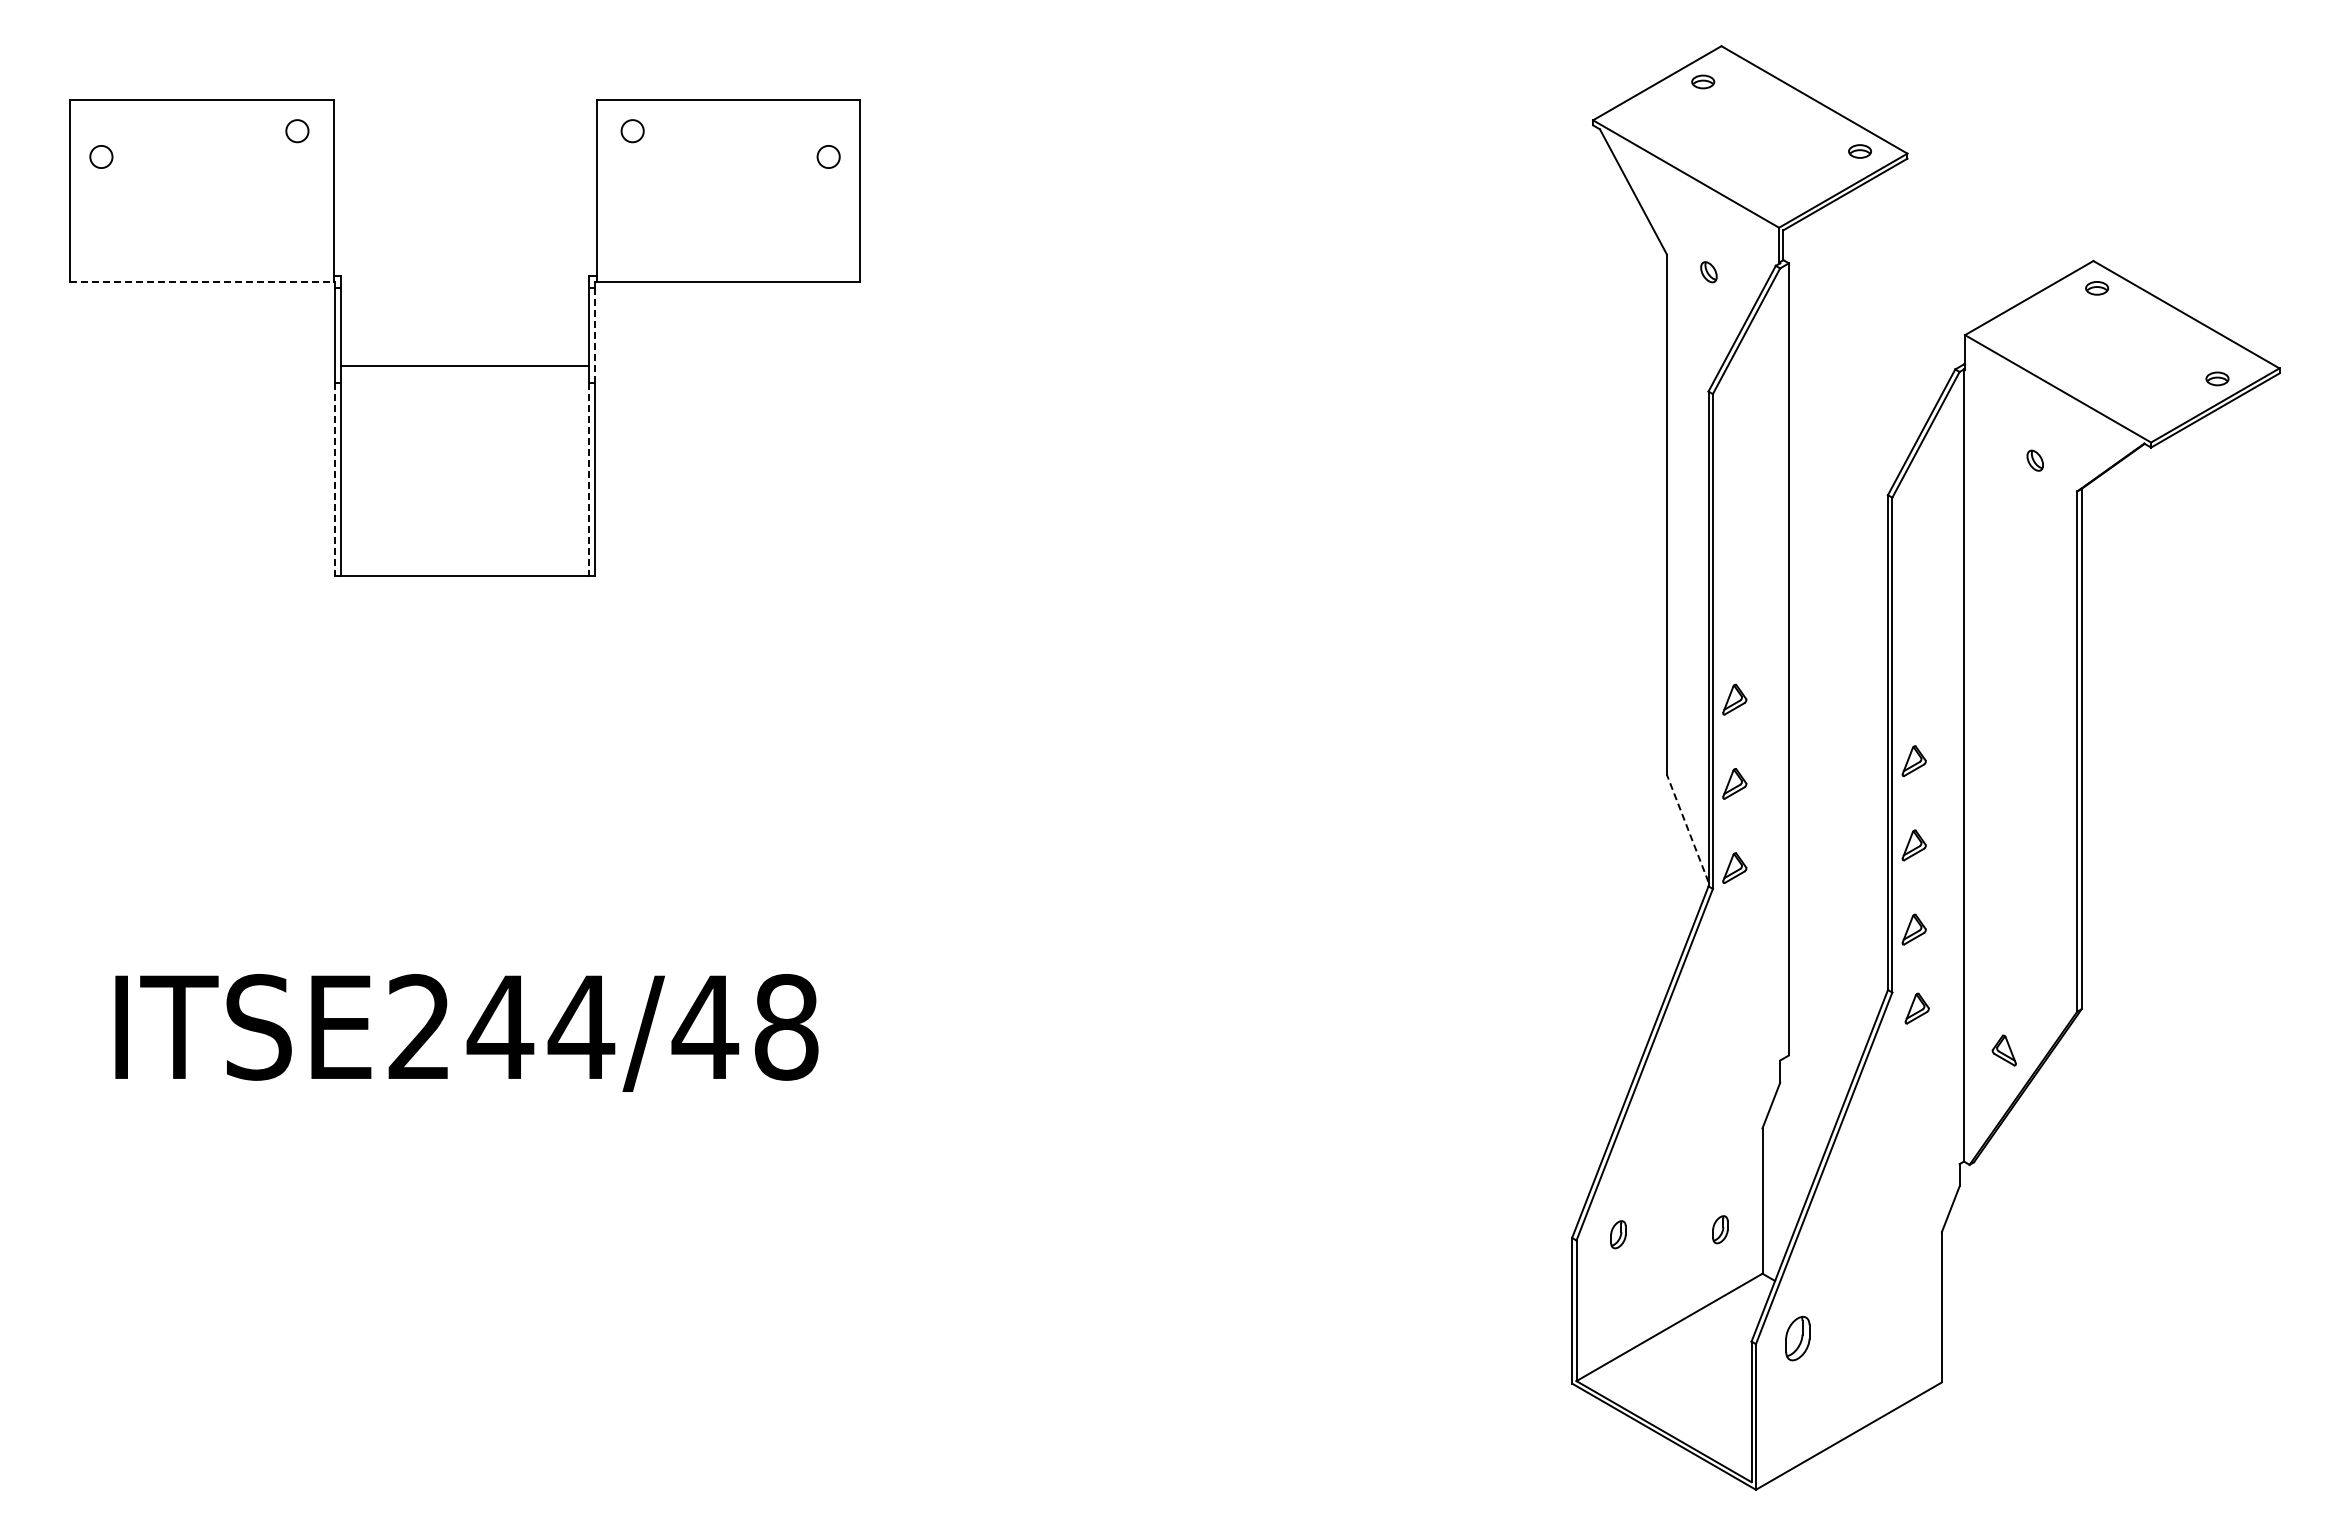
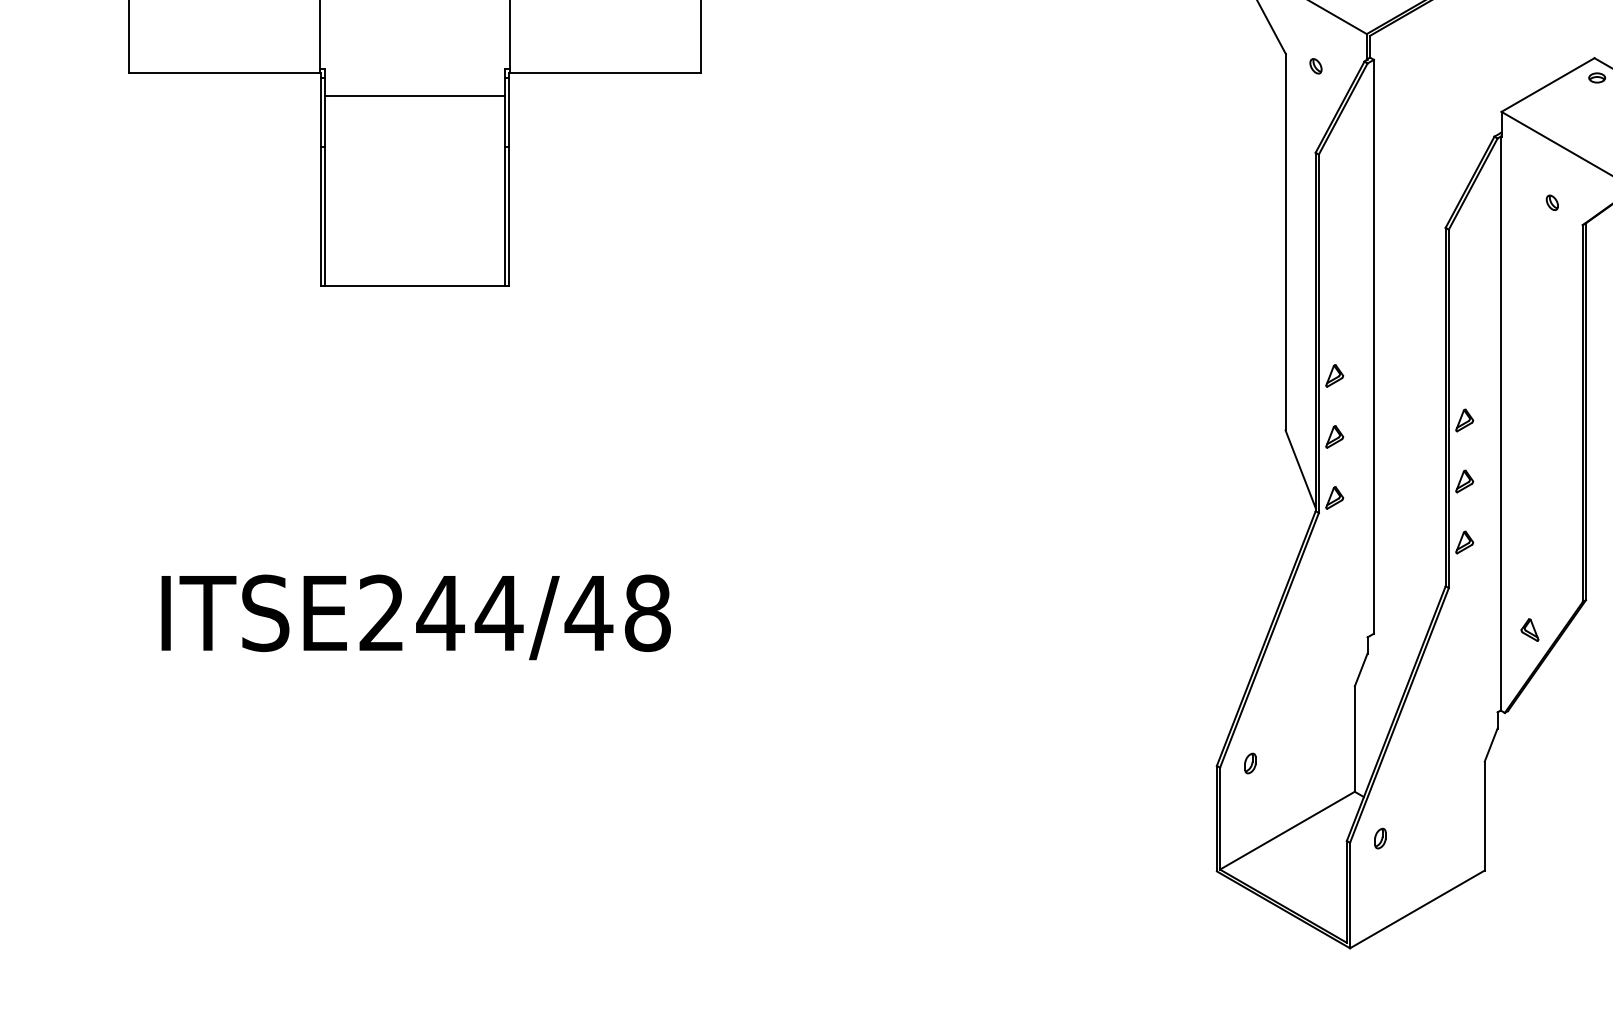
line: (202, 281) -> (224, 73), dashed -> solid
line: (595, 335) -> (509, 112), dashed -> solid
line: (464, 365) -> (414, 95), moved
line: (335, 480) -> (321, 217), dashed -> solid
line: (588, 480) -> (504, 217), dashed -> solid
line: (1687, 828) -> (1300, 469), dashed -> solid
part: (1916, 1008) -> (1466, 599), removed
part: (1720, 1229) -> (1324, 759), removed
part: (1797, 1337) -> (1380, 837), size x0.62

